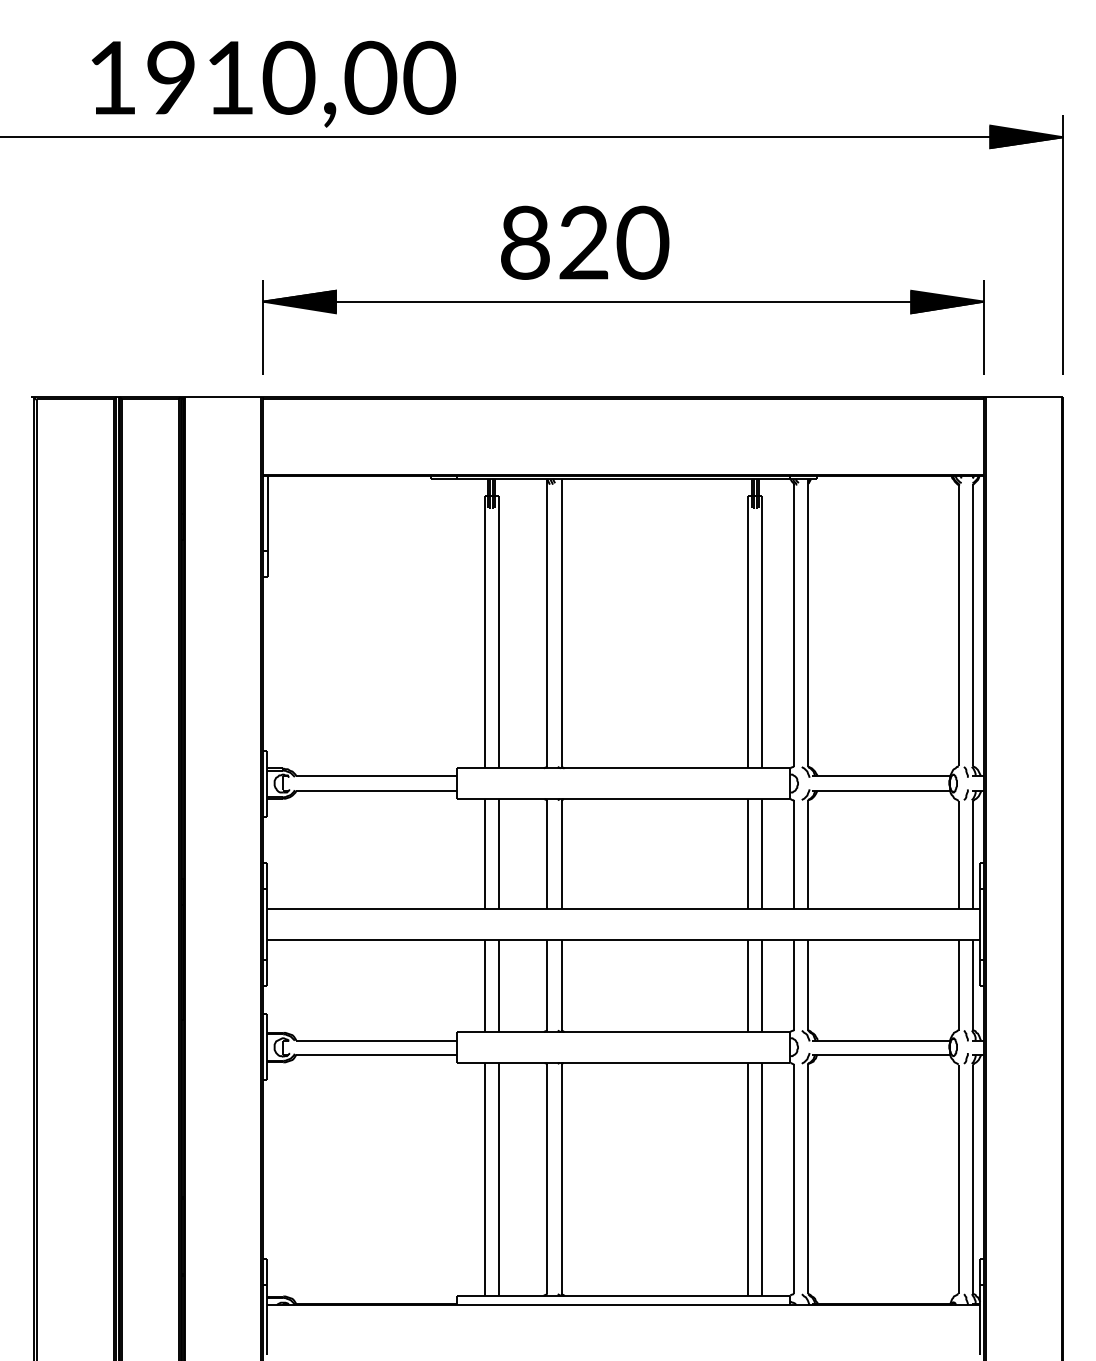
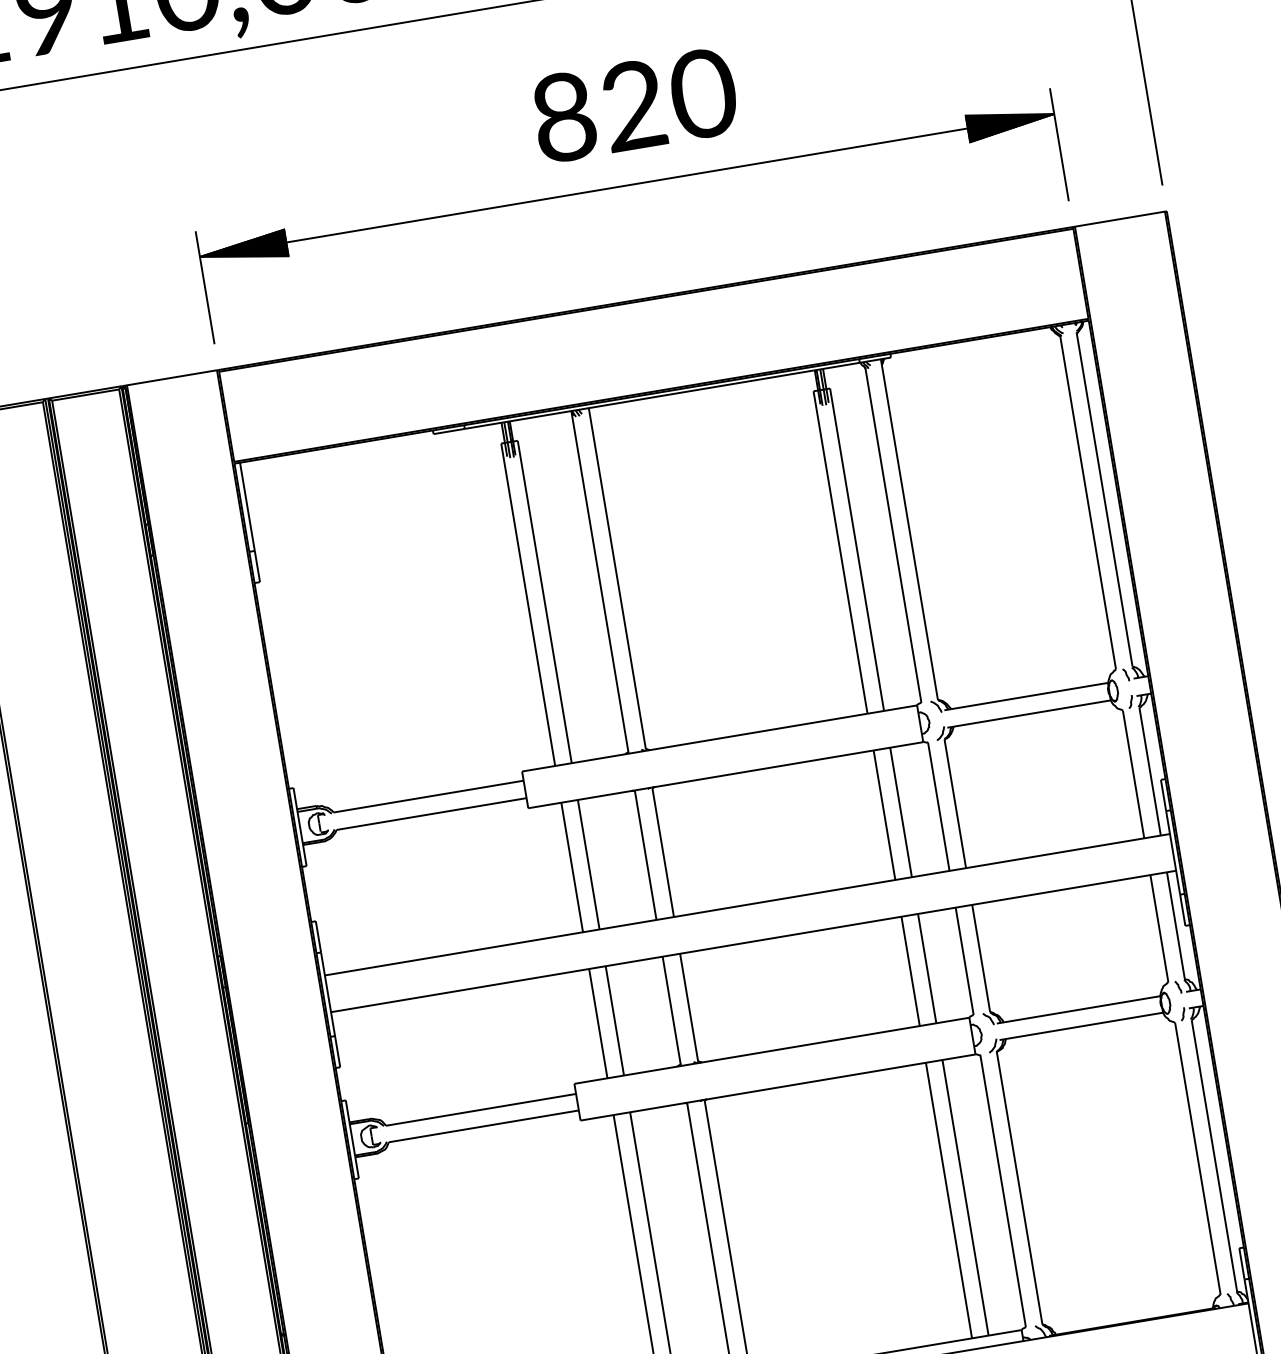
text: (585, 242) -> (635, 104), moved

